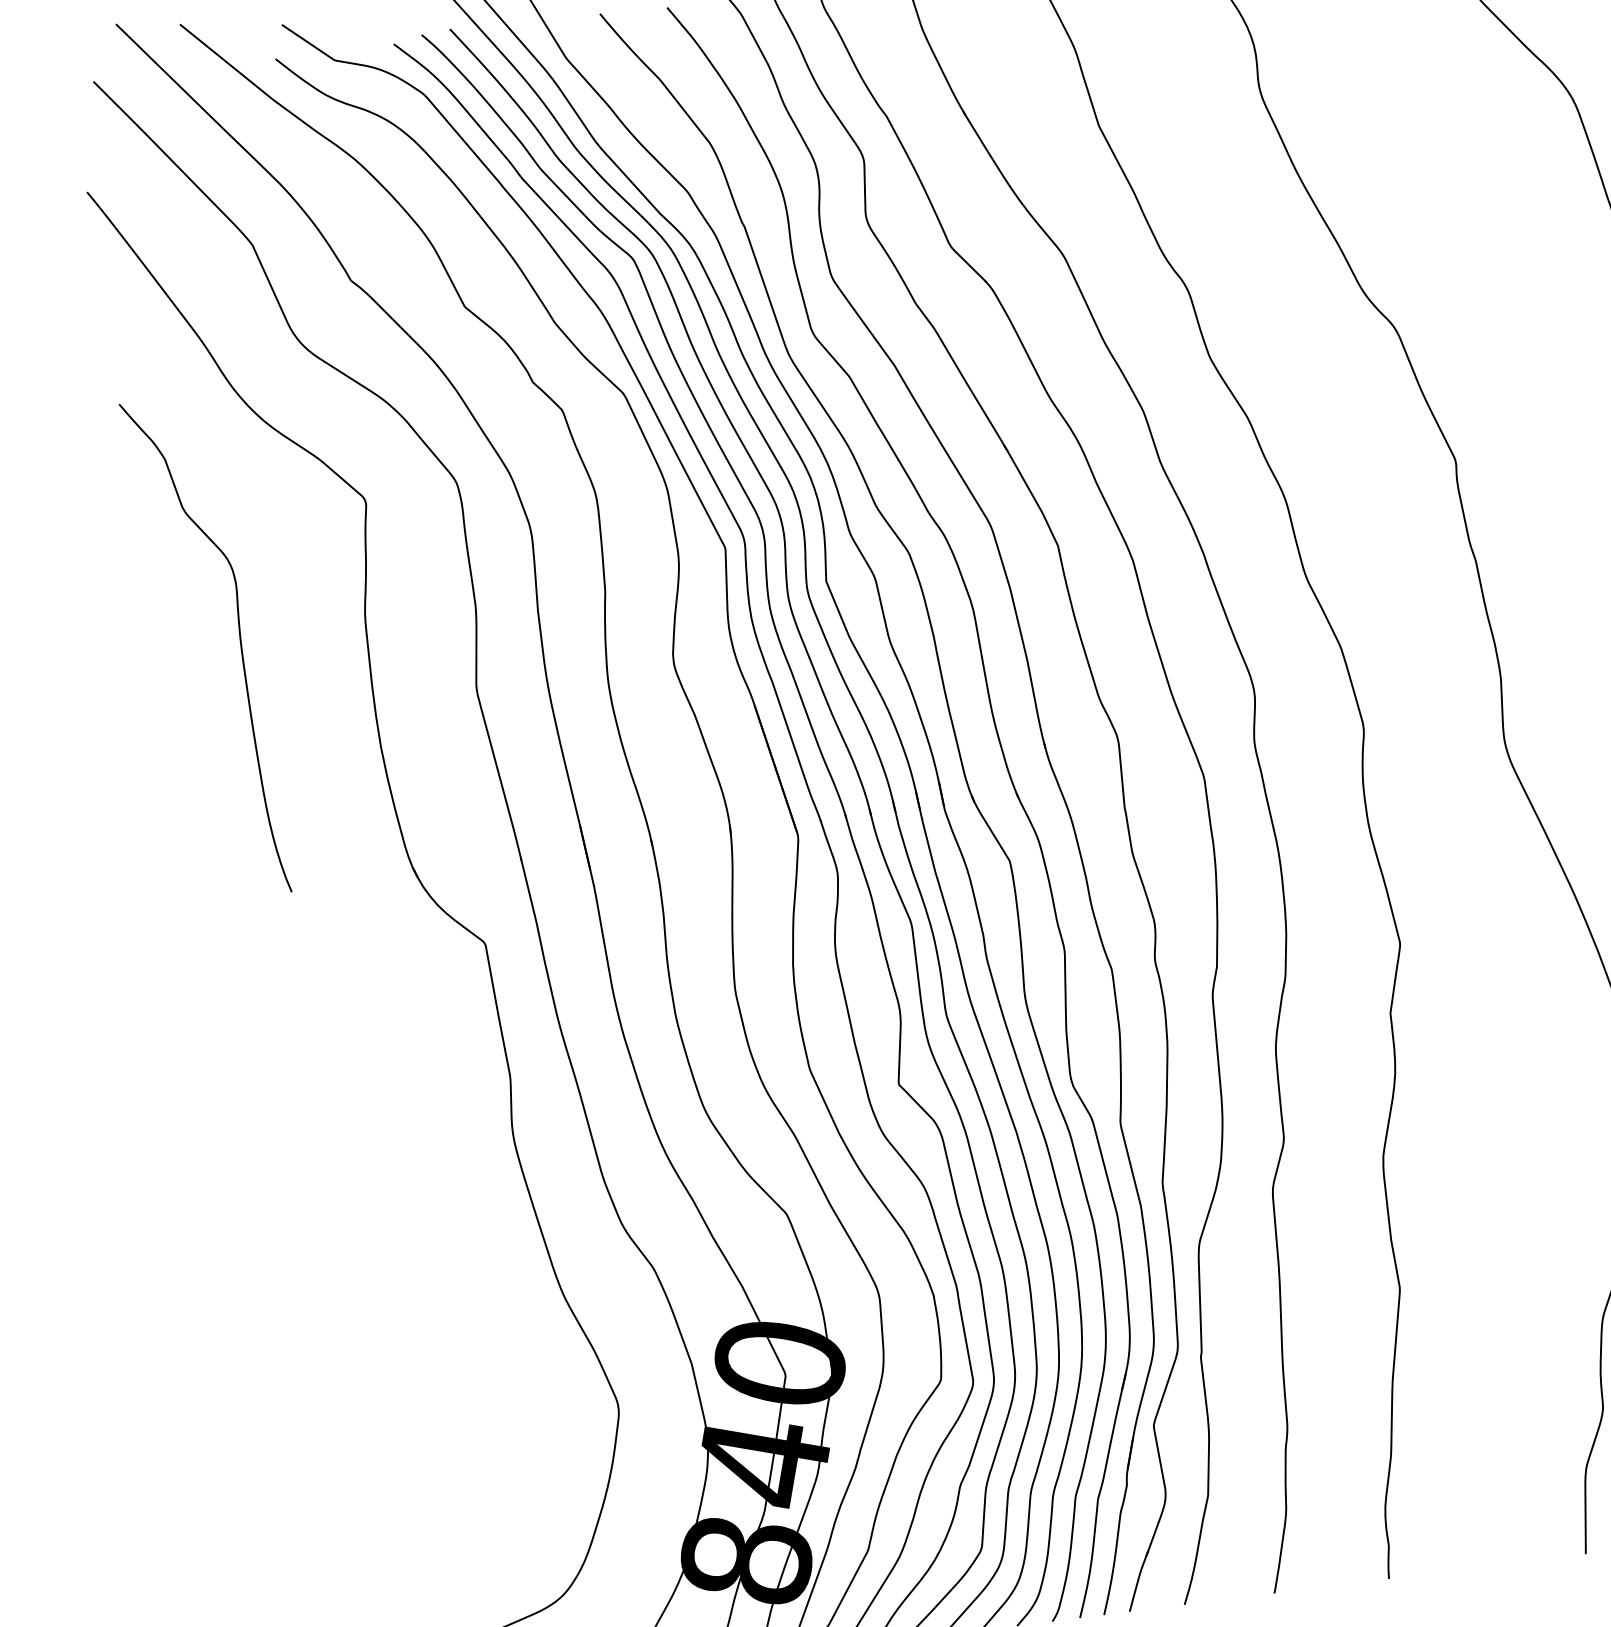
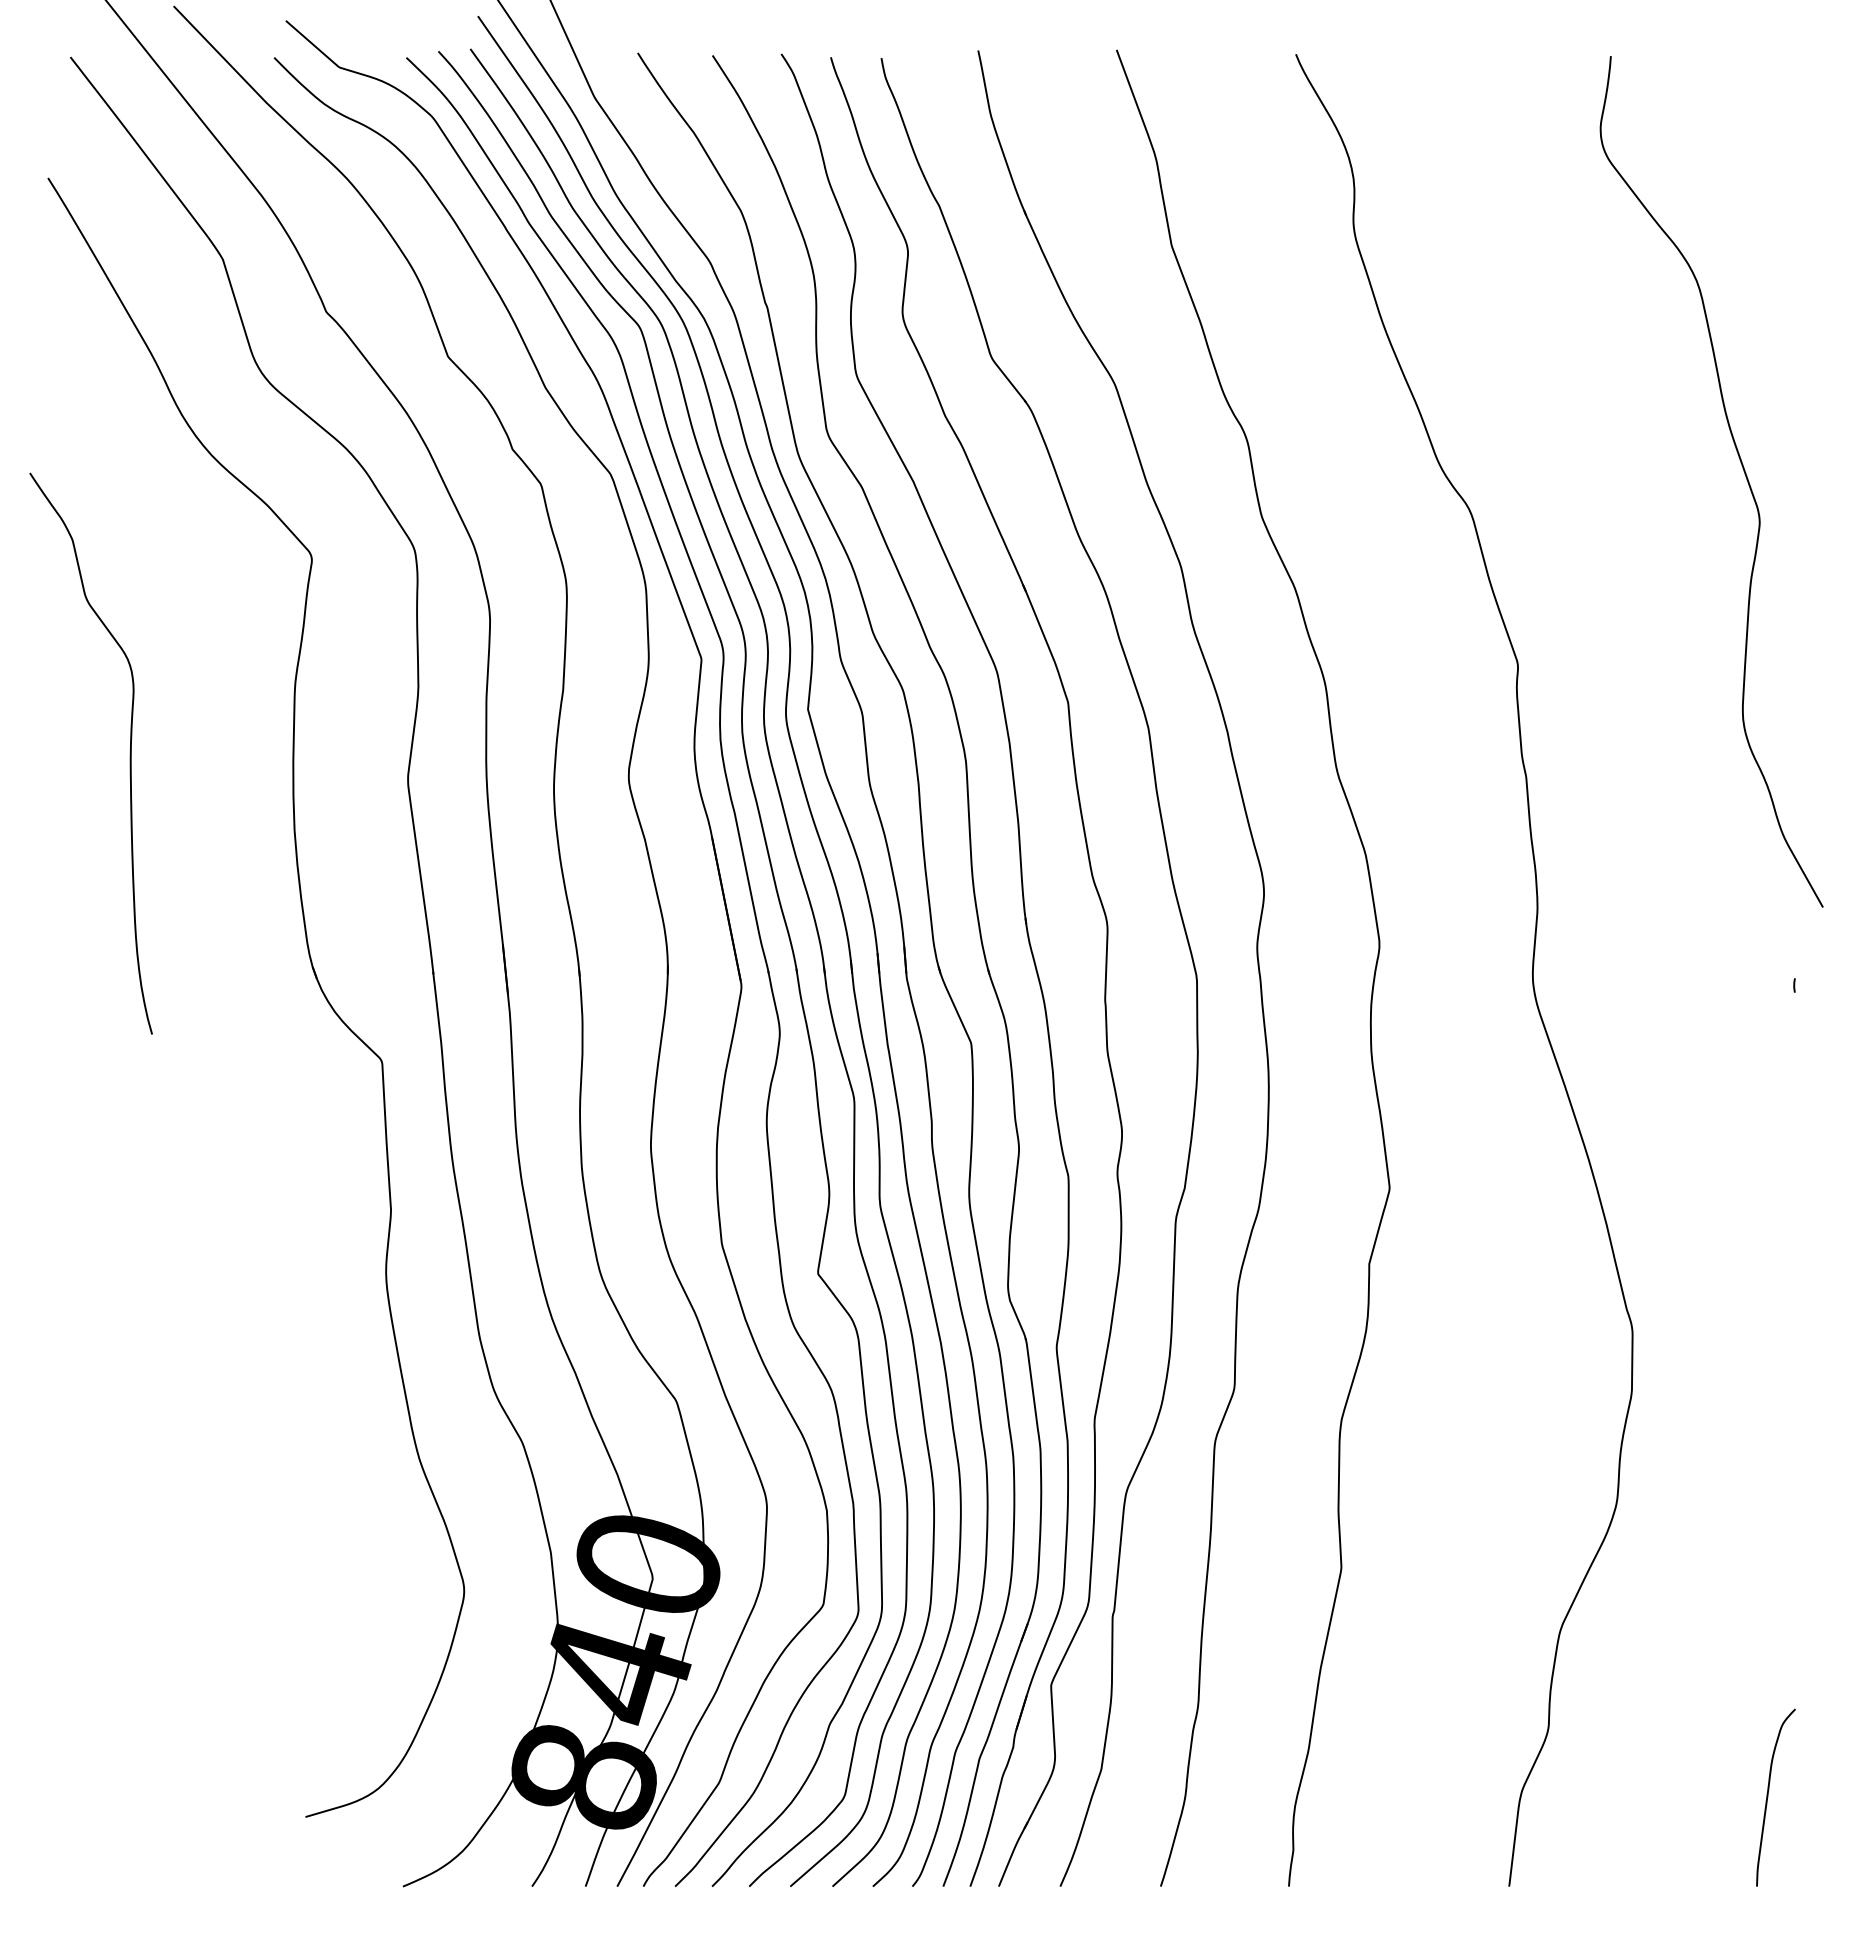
curve: (239, 643) -> (129, 753), moved

